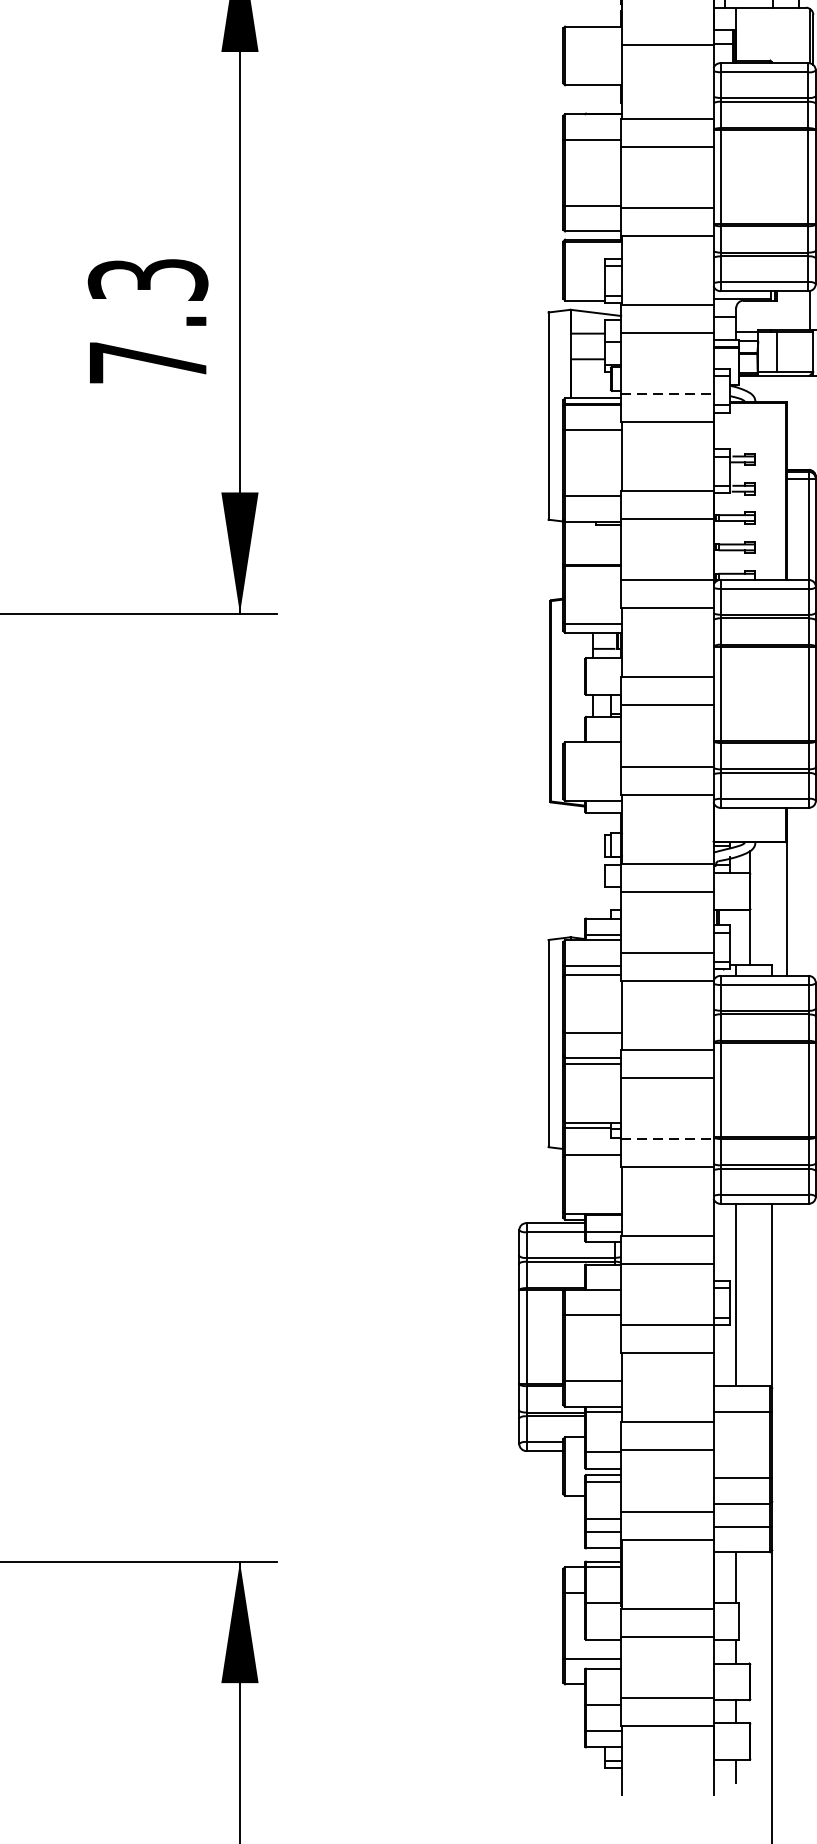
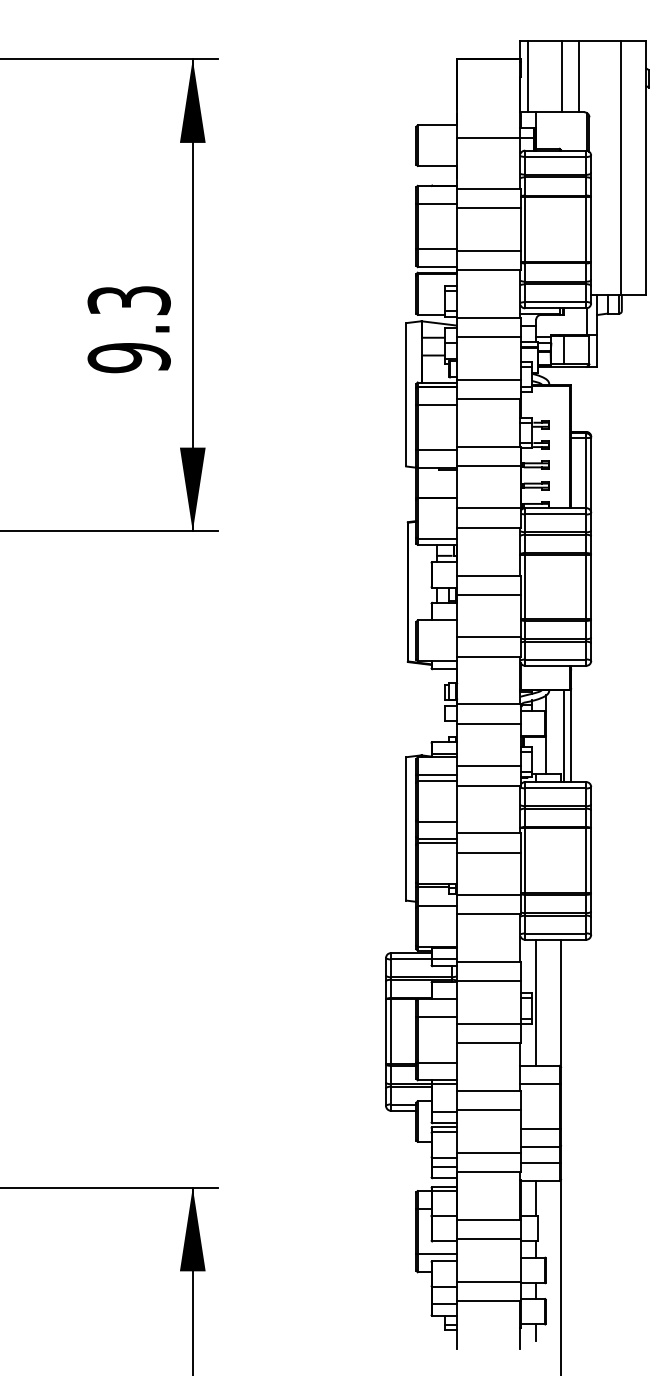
text: (147, 363) -> (128, 358), 7.3 -> 9.3
line: (668, 393) -> (489, 379), dashed -> solid
line: (775, 908) -> (563, 735), added
line: (668, 1139) -> (489, 895), dashed -> solid

